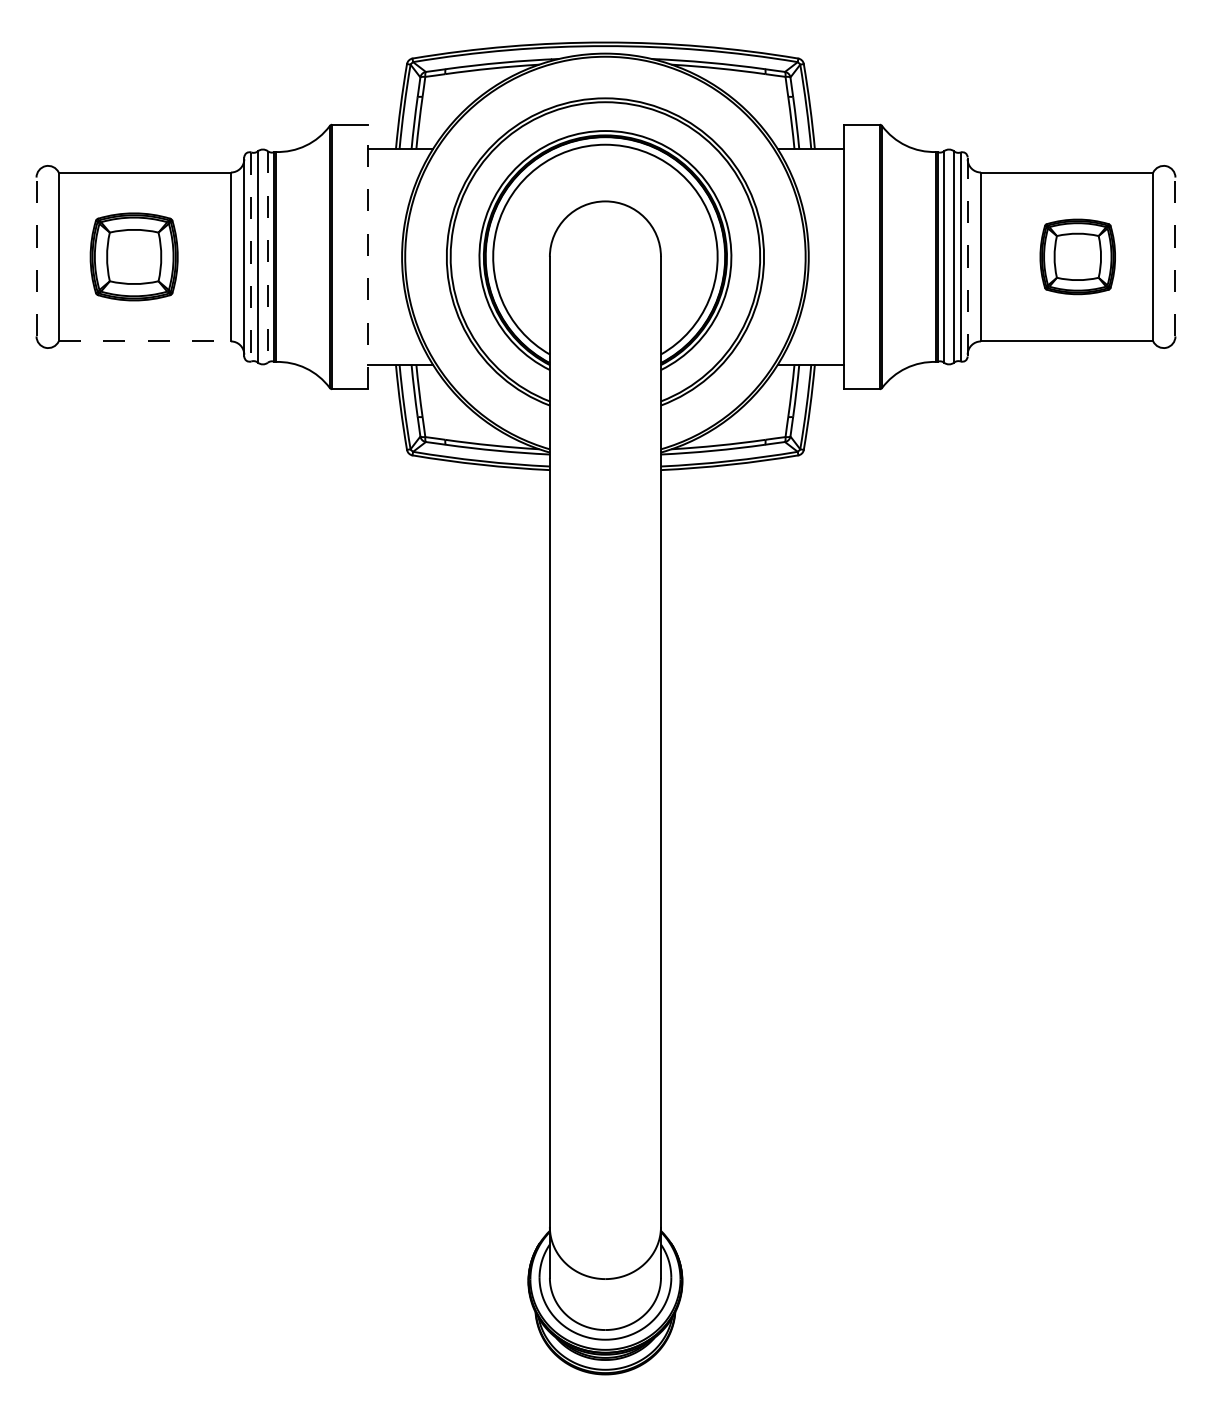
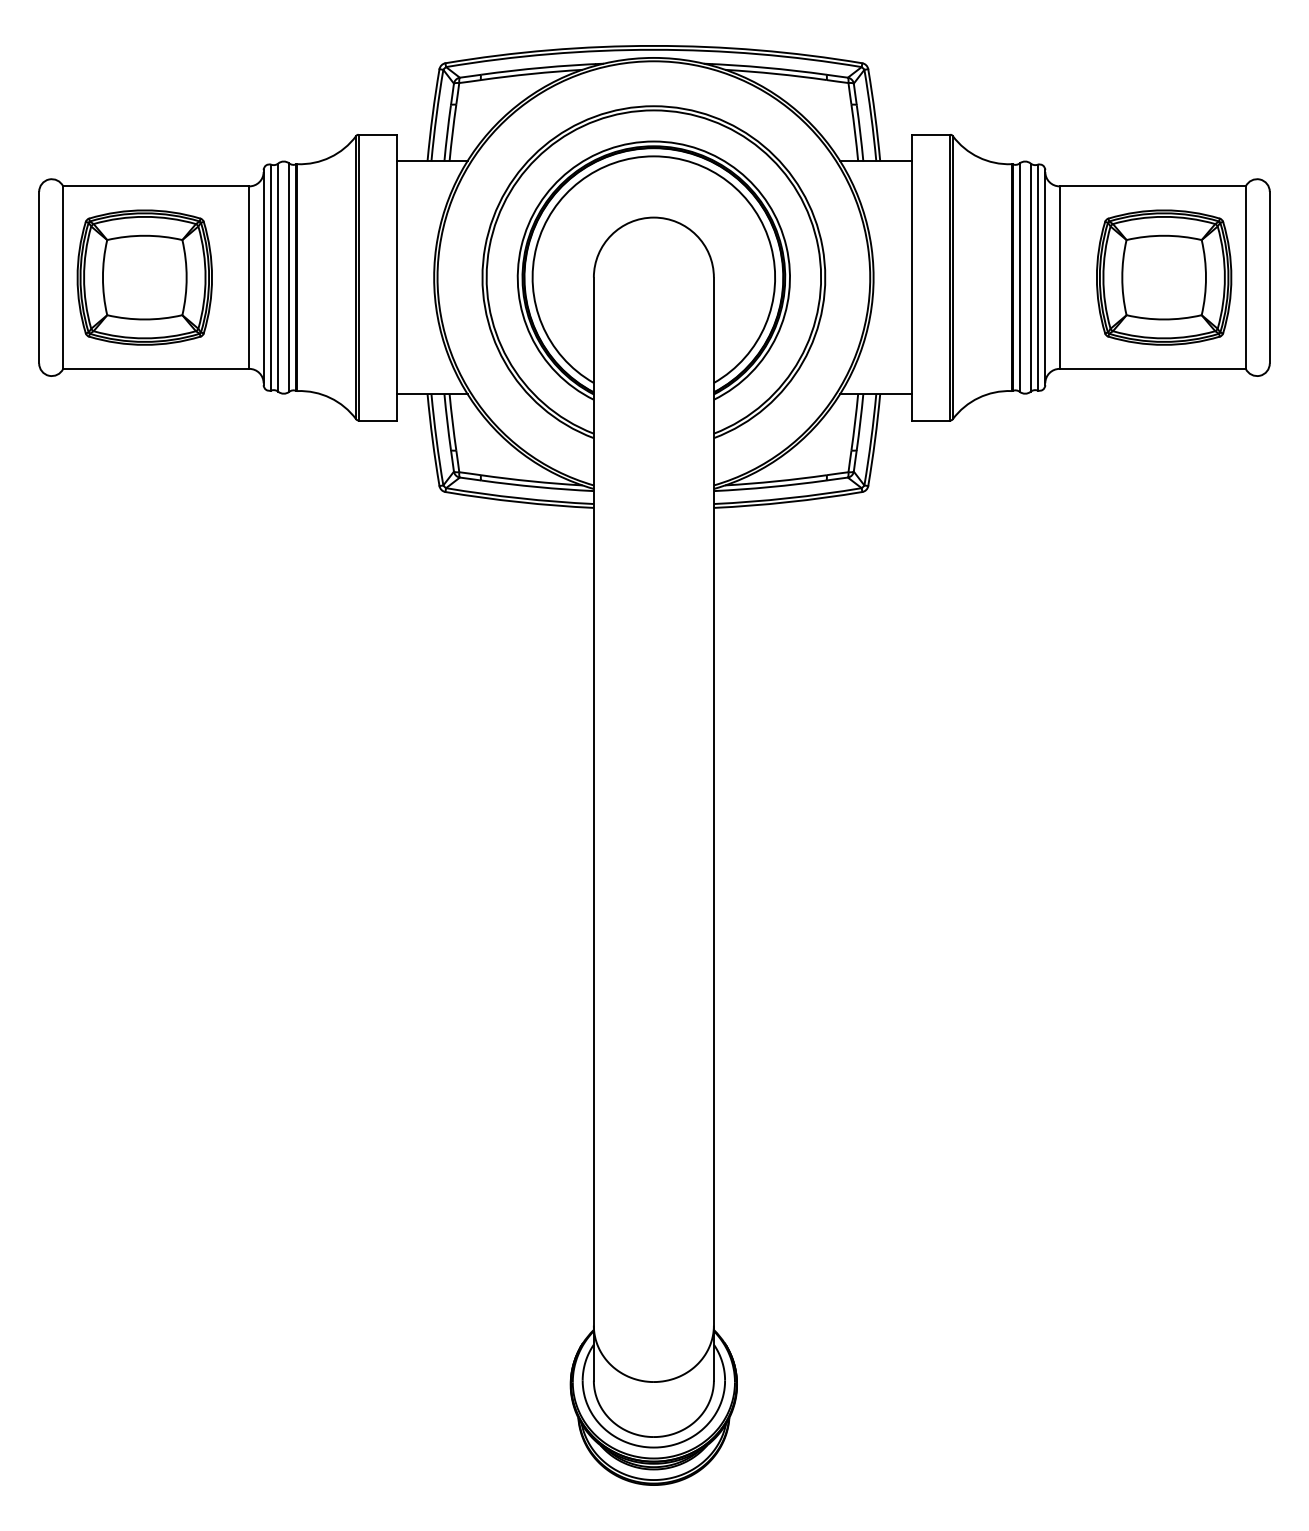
line: (36, 256) -> (39, 277), dashed -> solid
part: (133, 256) -> (144, 277), size x1.43
line: (251, 256) -> (271, 277), dashed -> solid
line: (367, 256) -> (396, 277), dashed -> solid
line: (967, 256) -> (1045, 277), dashed -> solid
part: (1078, 256) -> (1164, 277), size x1.67
line: (1175, 256) -> (1269, 277), dashed -> solid
line: (268, 257) -> (289, 278), dashed -> solid
line: (145, 341) -> (156, 368), dashed -> solid

